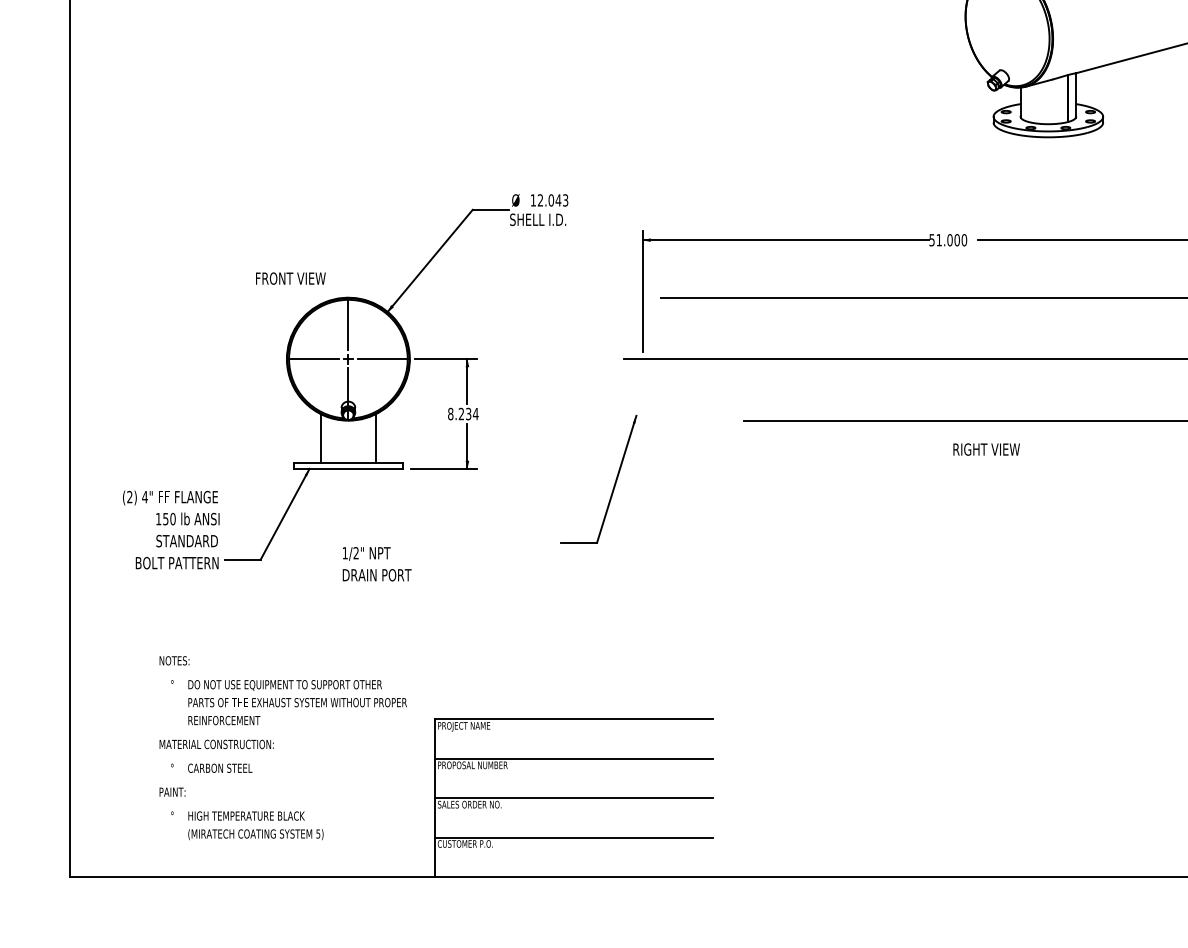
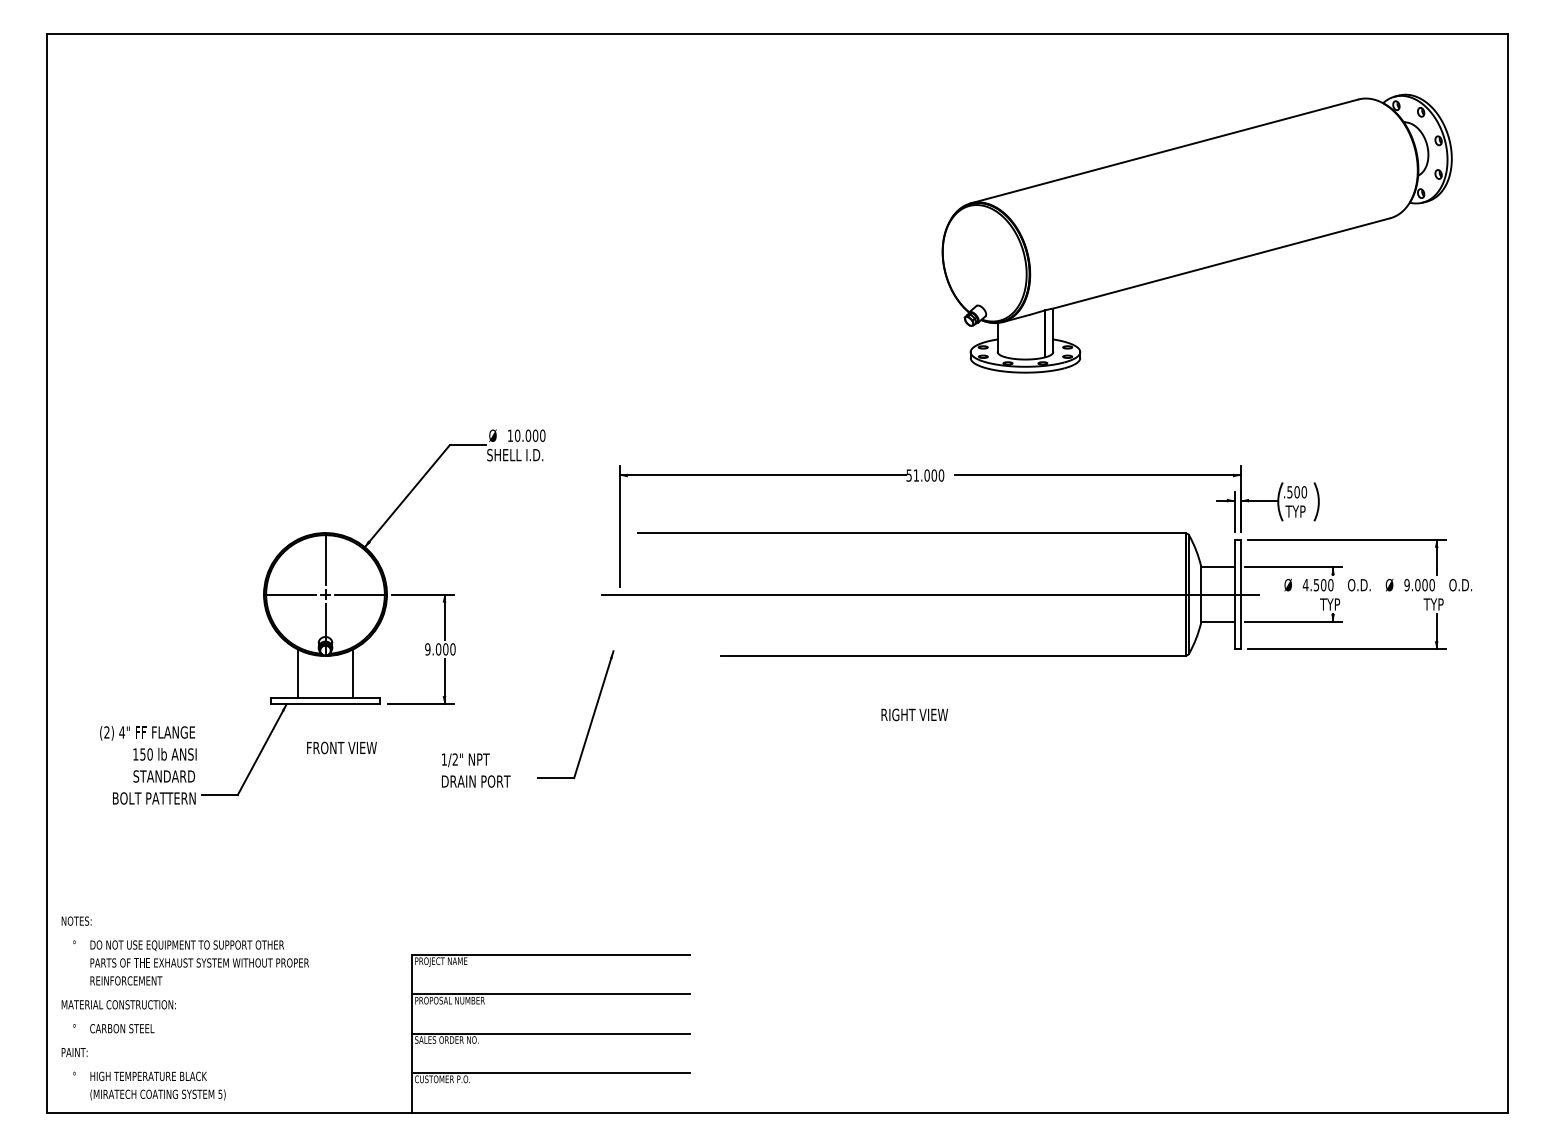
text: (552, 200) -> (529, 435), 12.043 -> 10.000
text: (290, 278) -> (341, 747), moved
text: (463, 414) -> (440, 649), 8.234 -> 9.000
text: (986, 449) -> (914, 714), moved
text: (377, 564) -> (476, 770), moved
text: (282, 748) -> (184, 1008), moved

